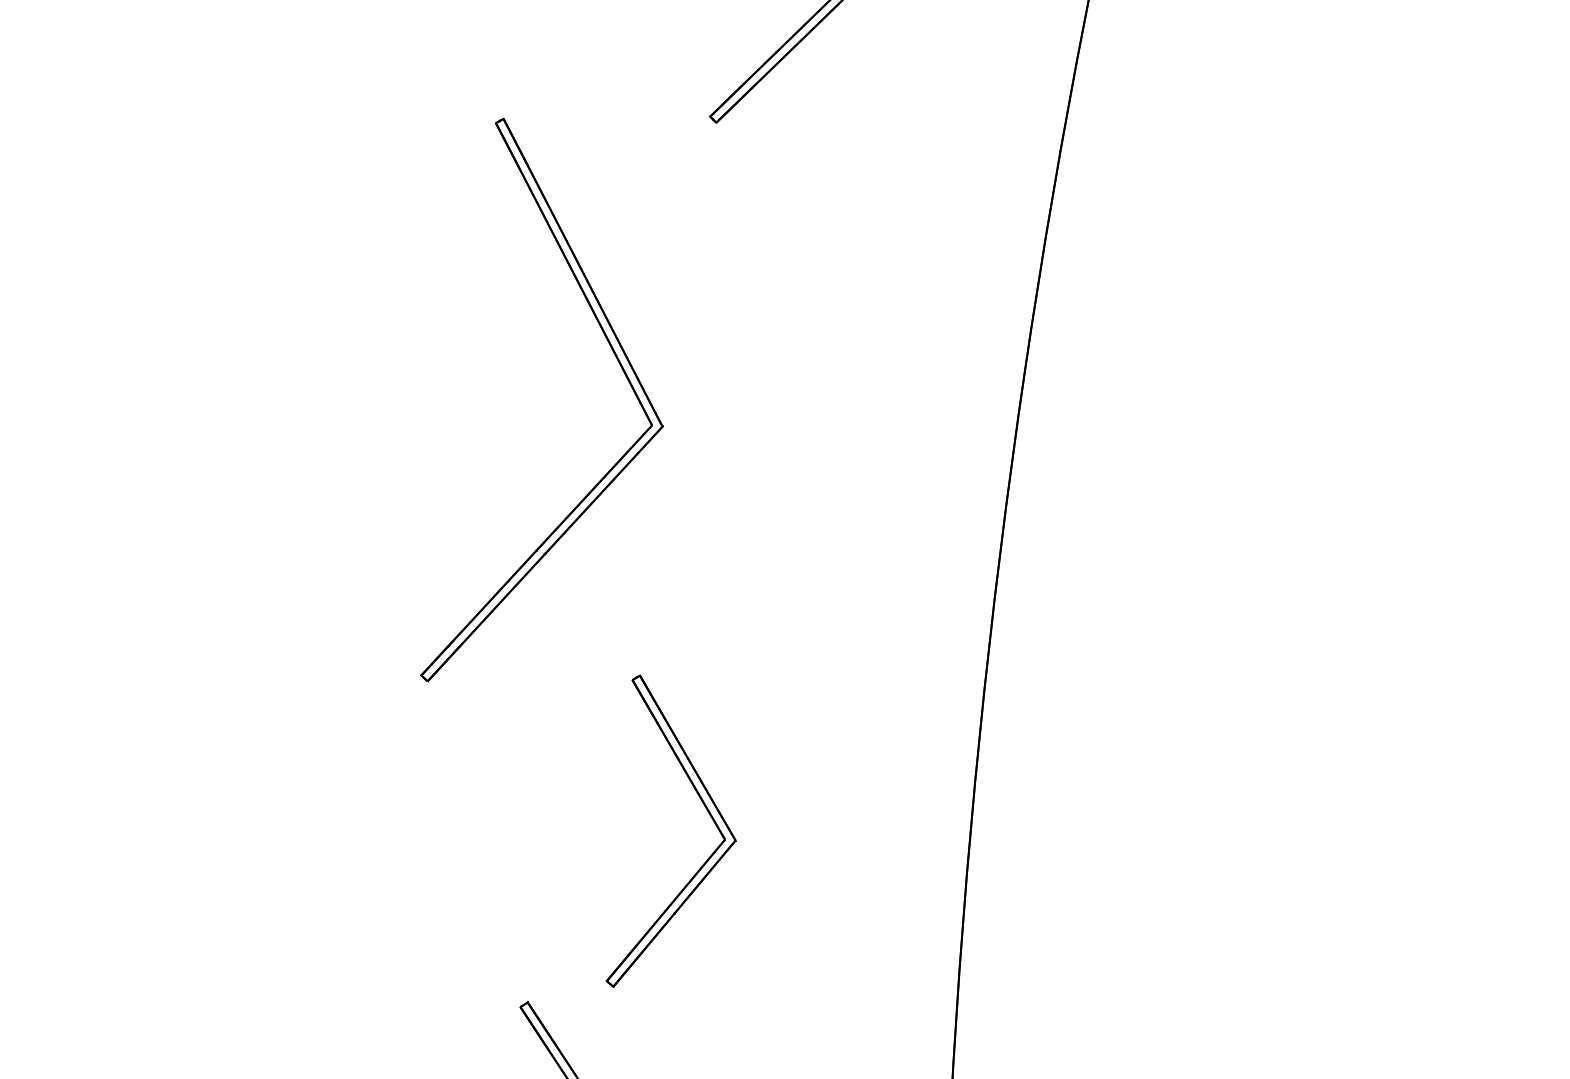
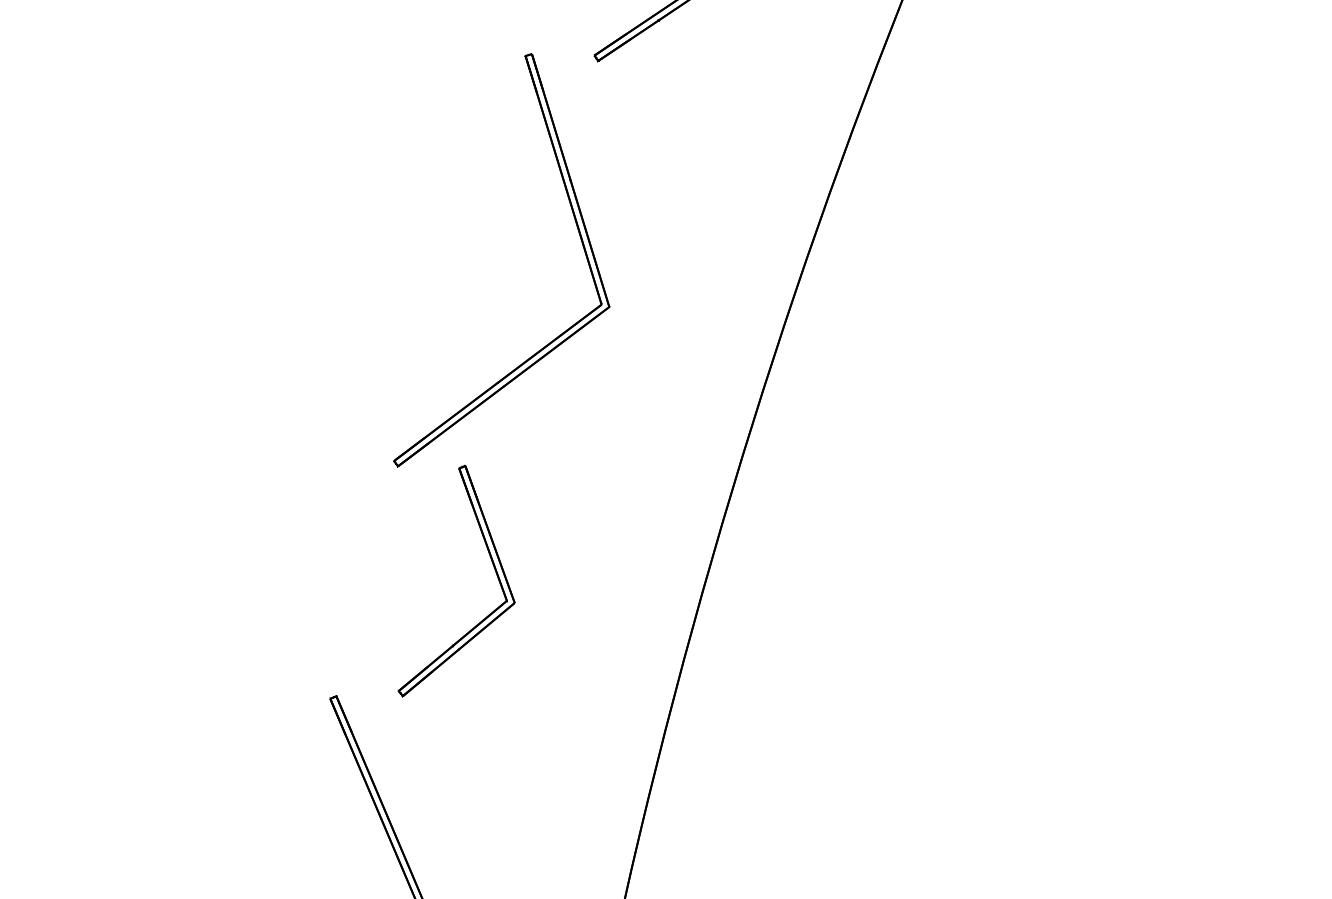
part: (605, 339) -> (578, 233), moved

